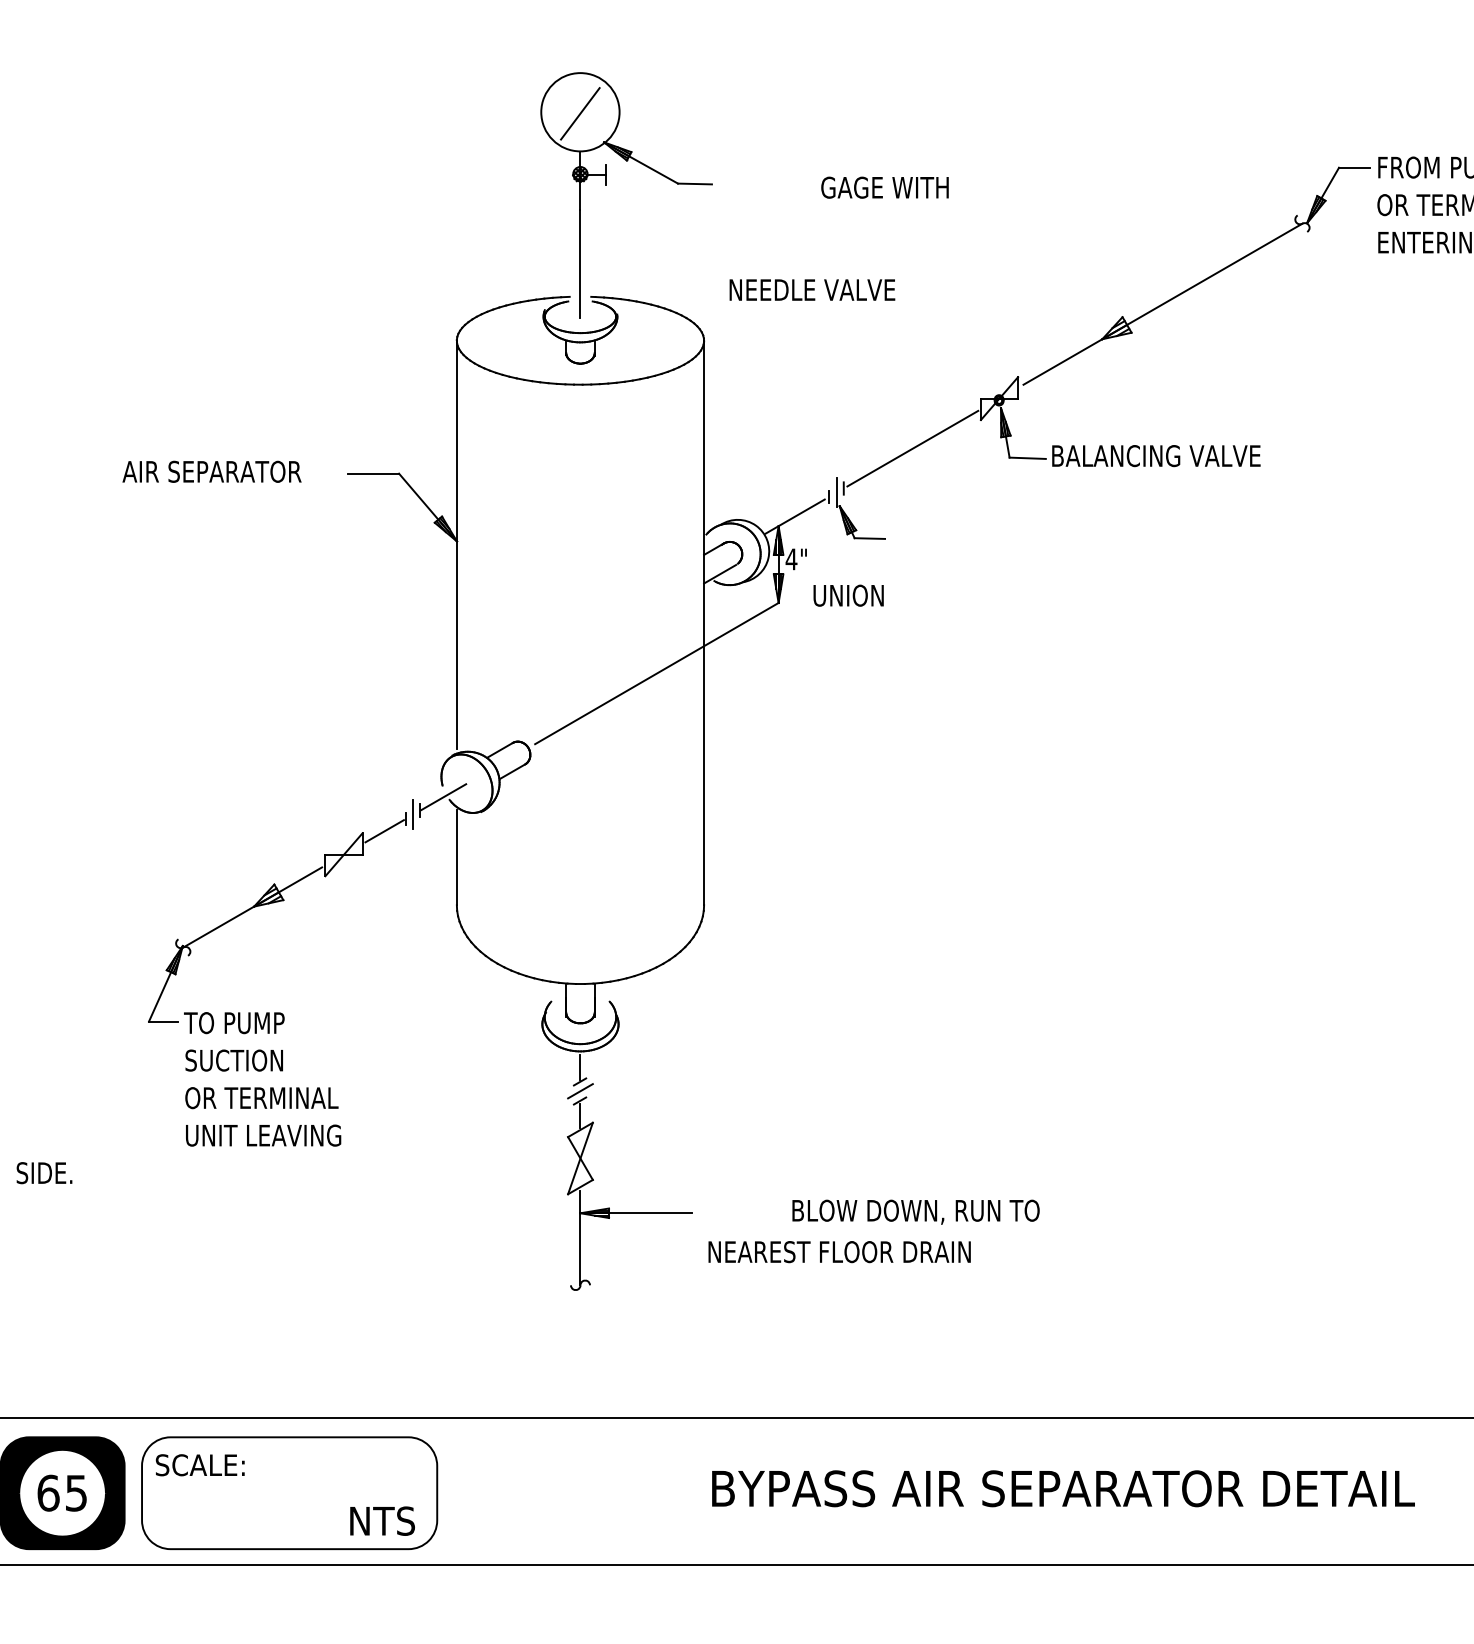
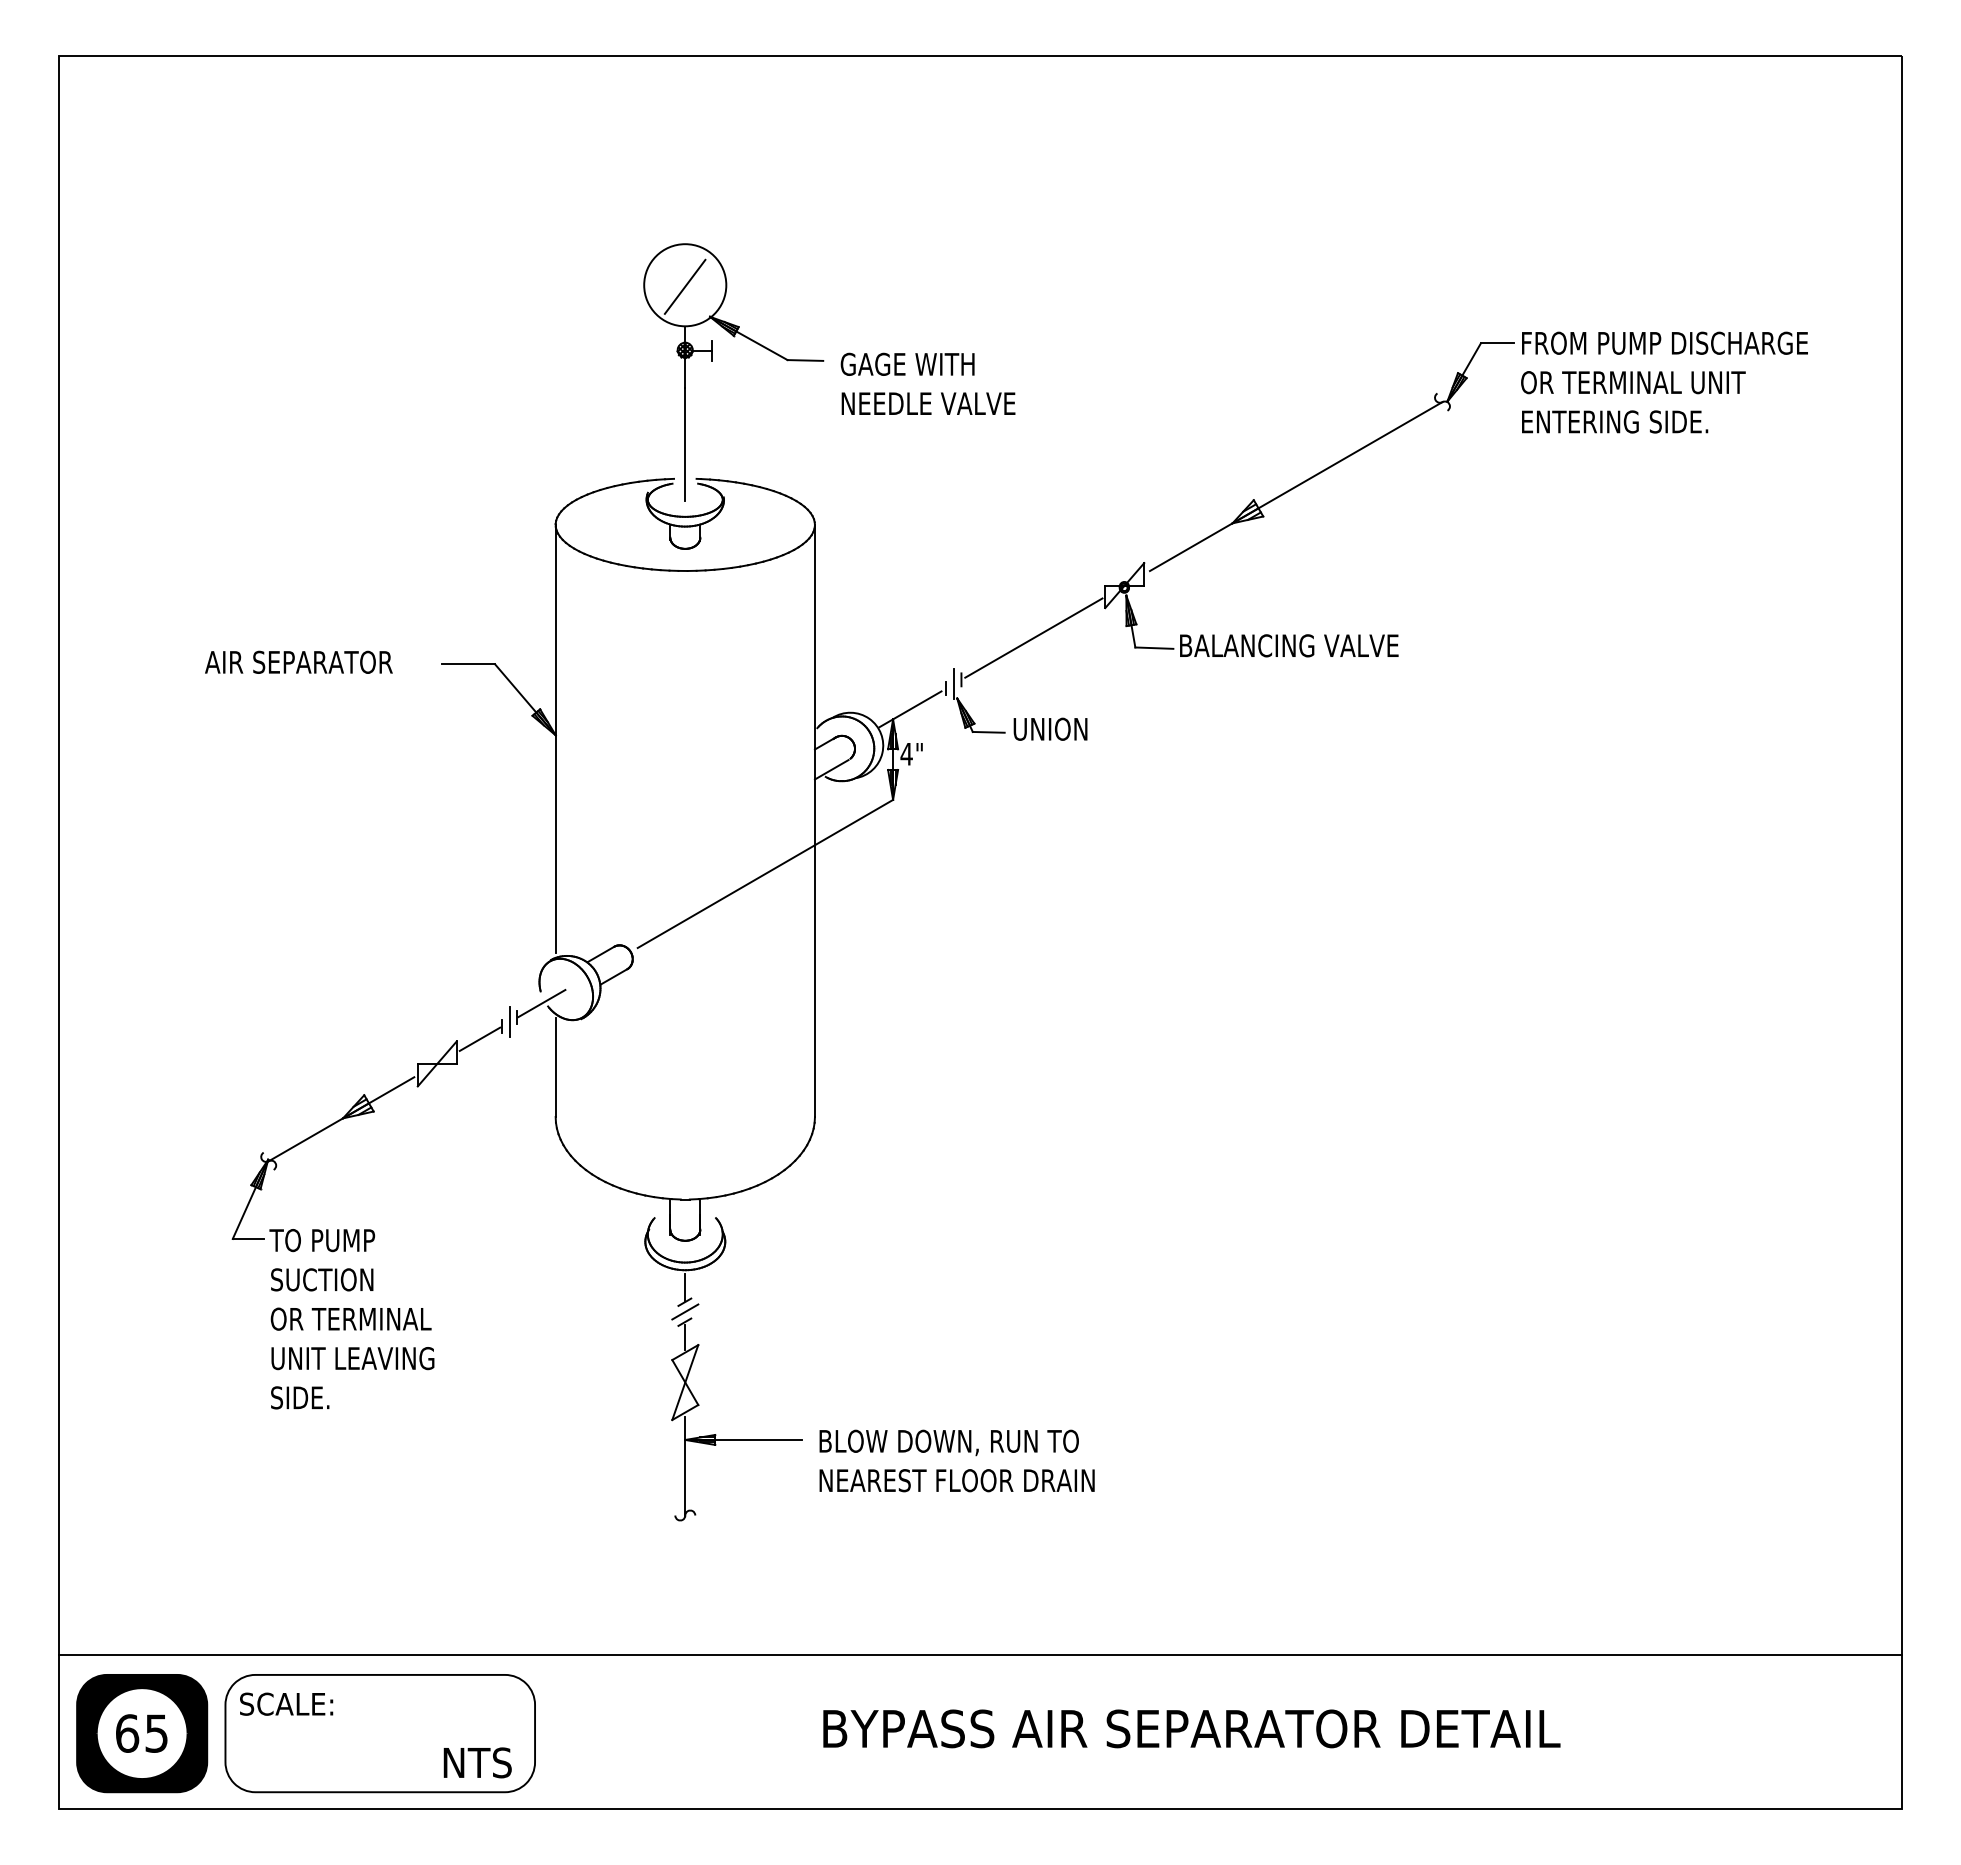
text: (884, 186) -> (907, 363), moved
text: (812, 289) -> (928, 403), moved
text: (848, 594) -> (1050, 728), moved
text: (44, 1172) -> (300, 1397), moved
text: (915, 1211) -> (948, 1442), moved

